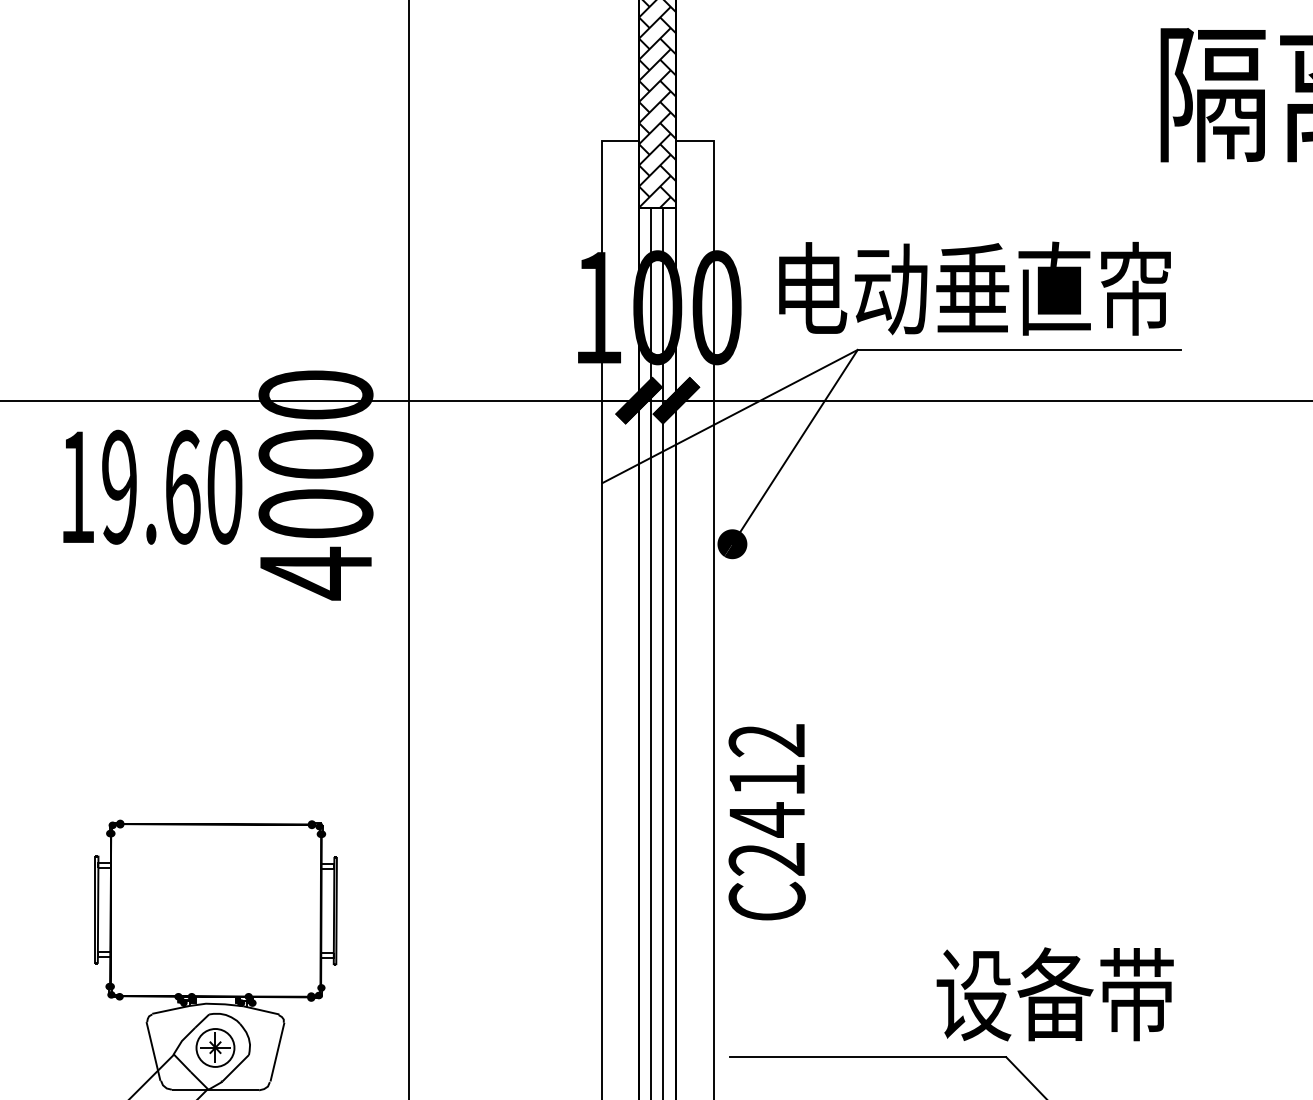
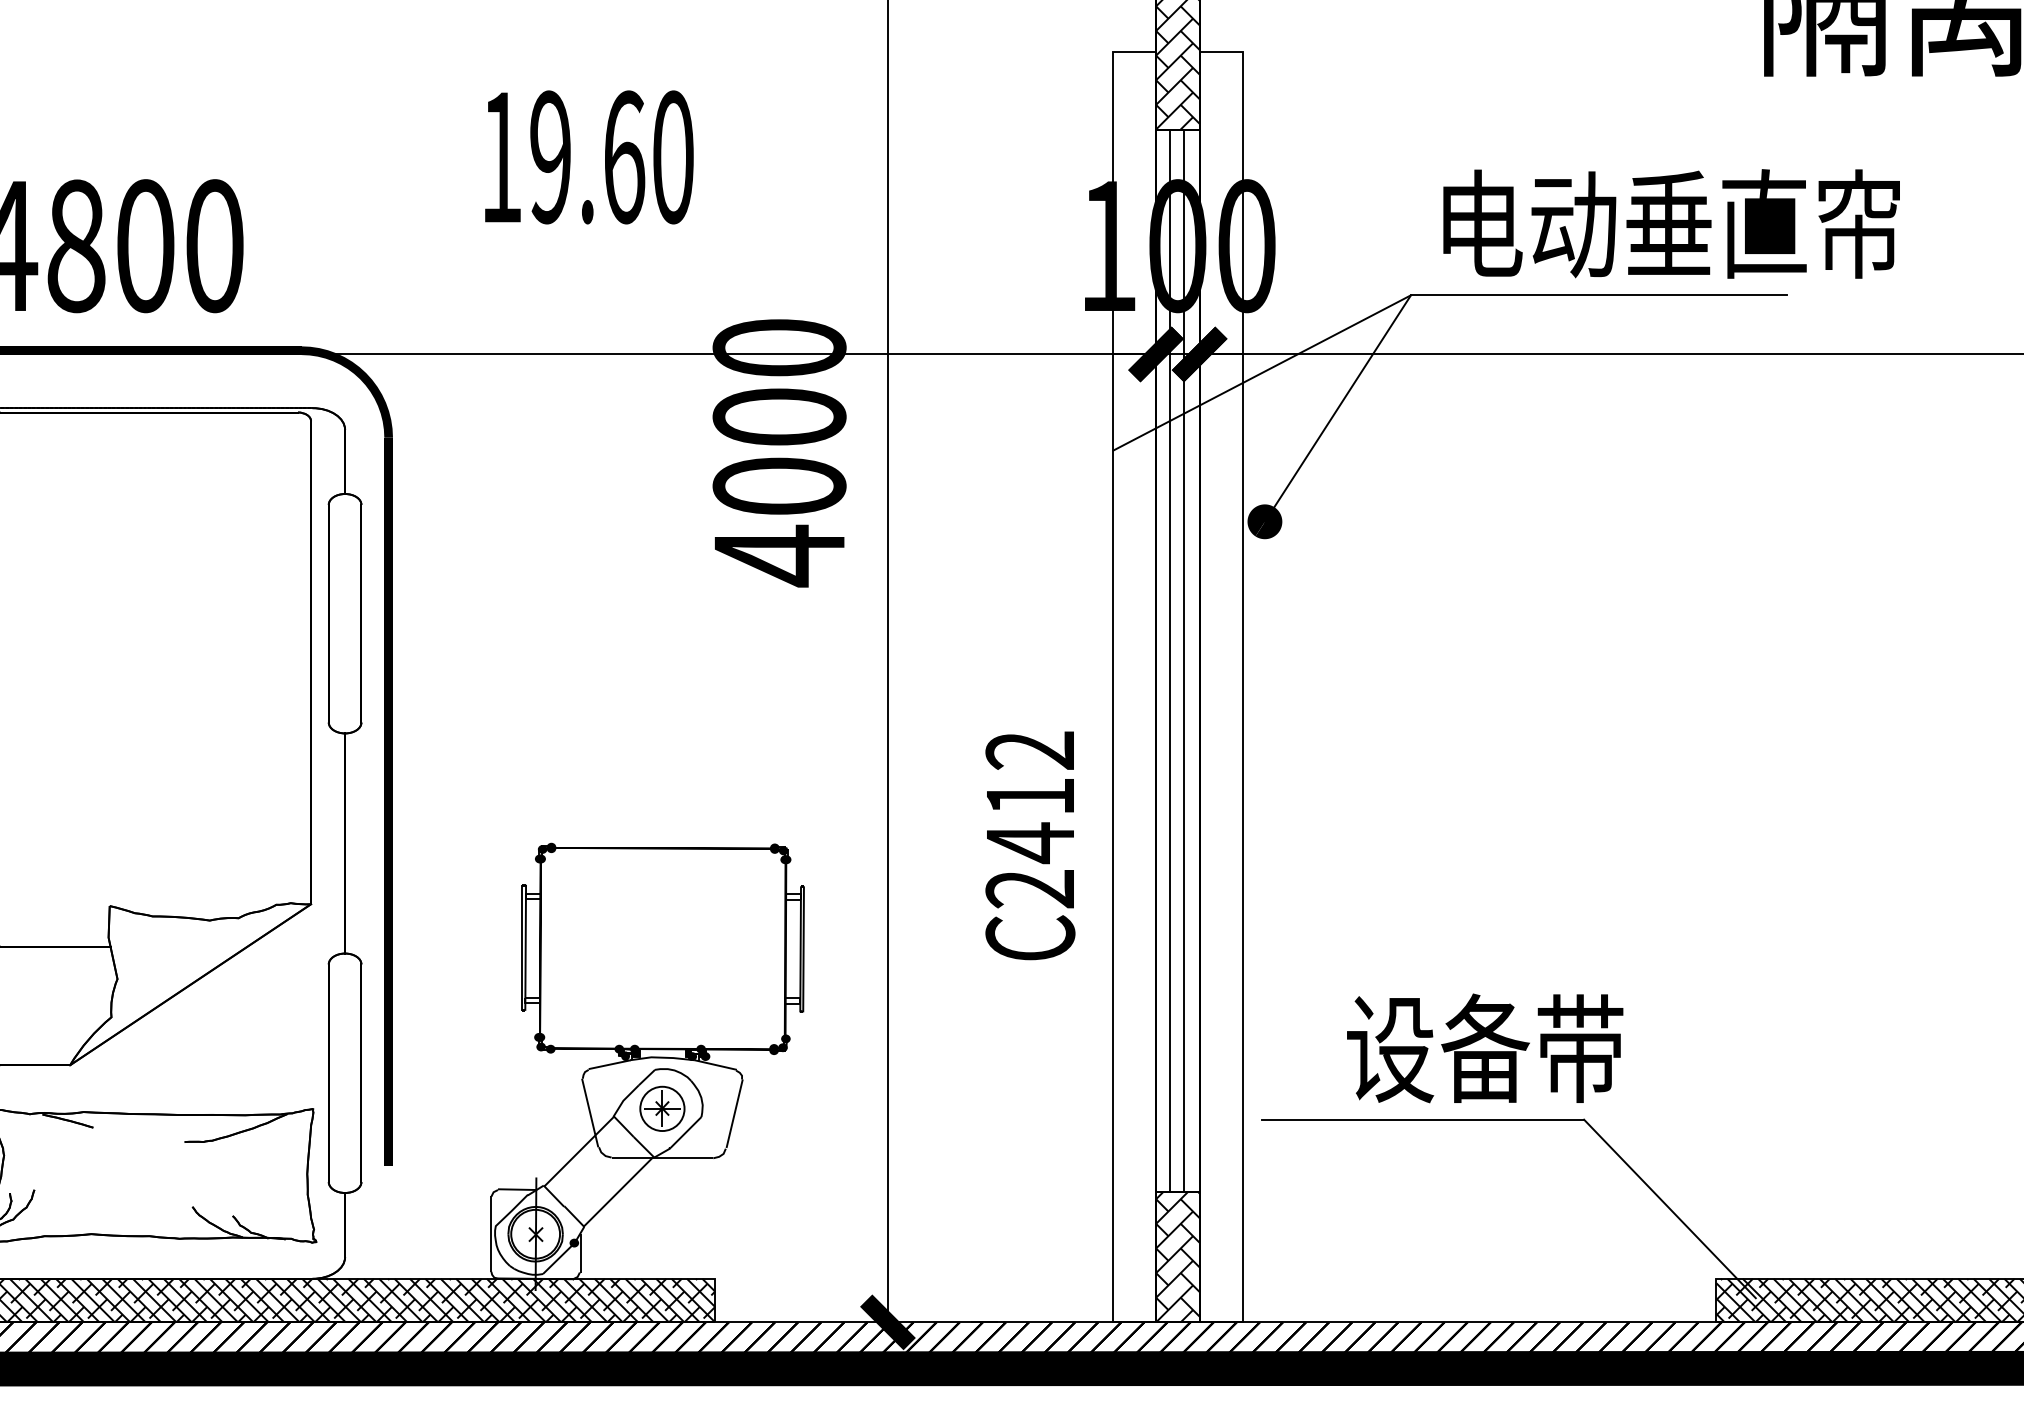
text: (974, 288) -> (1671, 223), moved
text: (152, 487) -> (589, 157), moved
text: (767, 821) -> (1030, 845), moved
text: (1055, 994) -> (1485, 1048), moved

